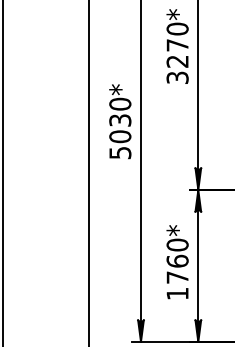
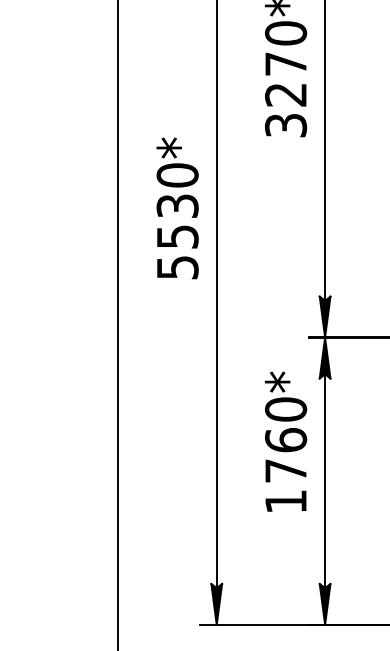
text: (120, 136) -> (178, 236), 5030* -> 5530*
text: (177, 262) -> (285, 442), moved

